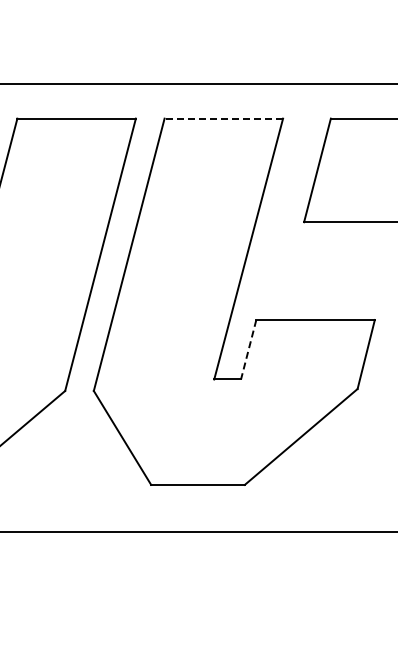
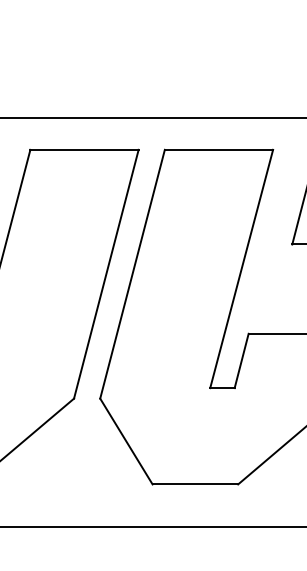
line: (223, 118) -> (218, 149), dashed -> solid
line: (248, 349) -> (241, 360), dashed -> solid

